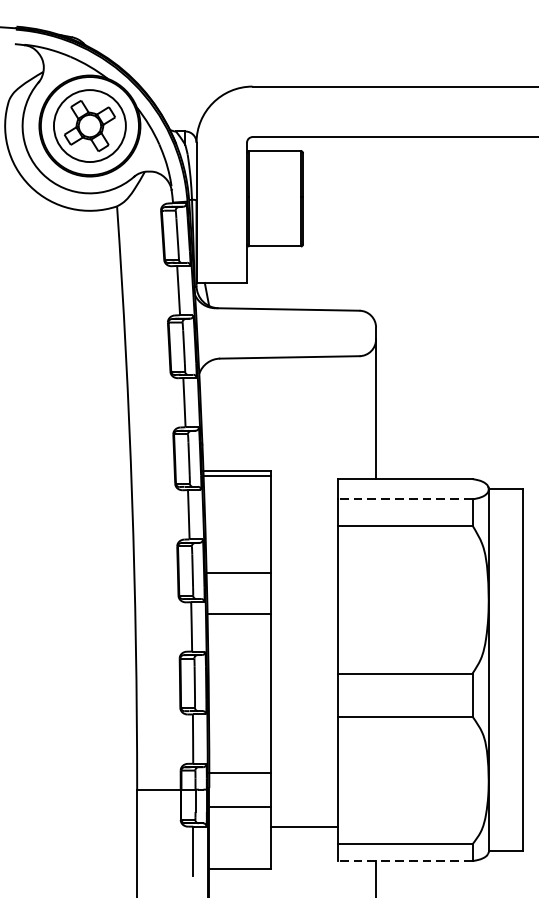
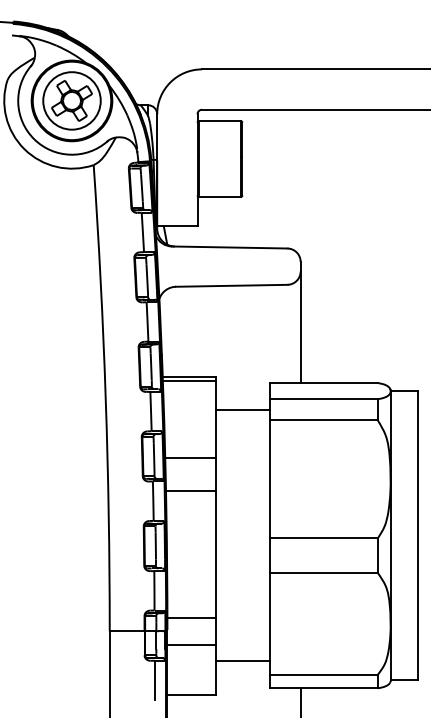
line: (404, 499) -> (323, 399), dashed -> solid
line: (304, 513) -> (243, 410), added
line: (404, 861) -> (323, 688), dashed -> solid

